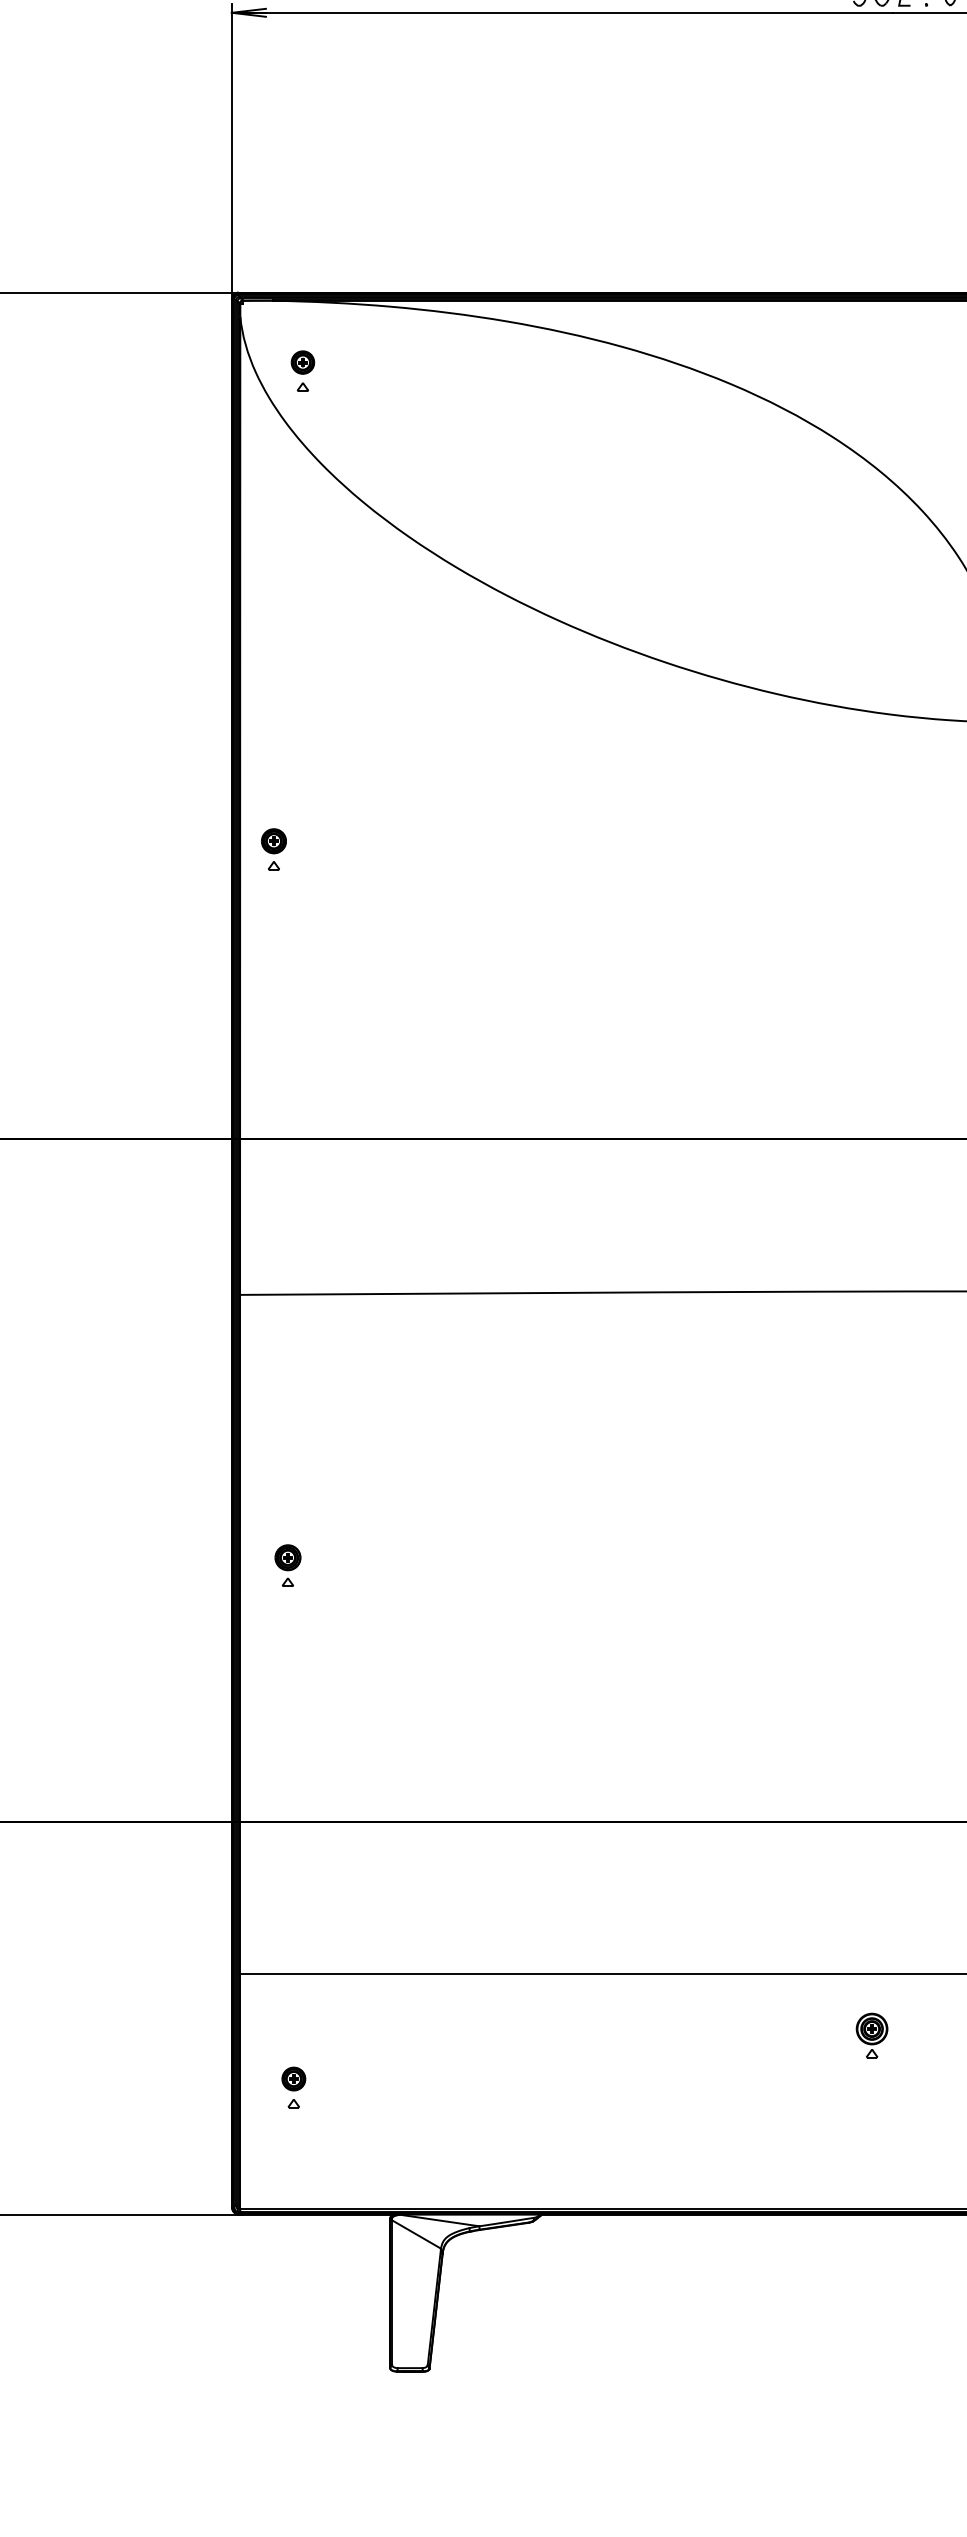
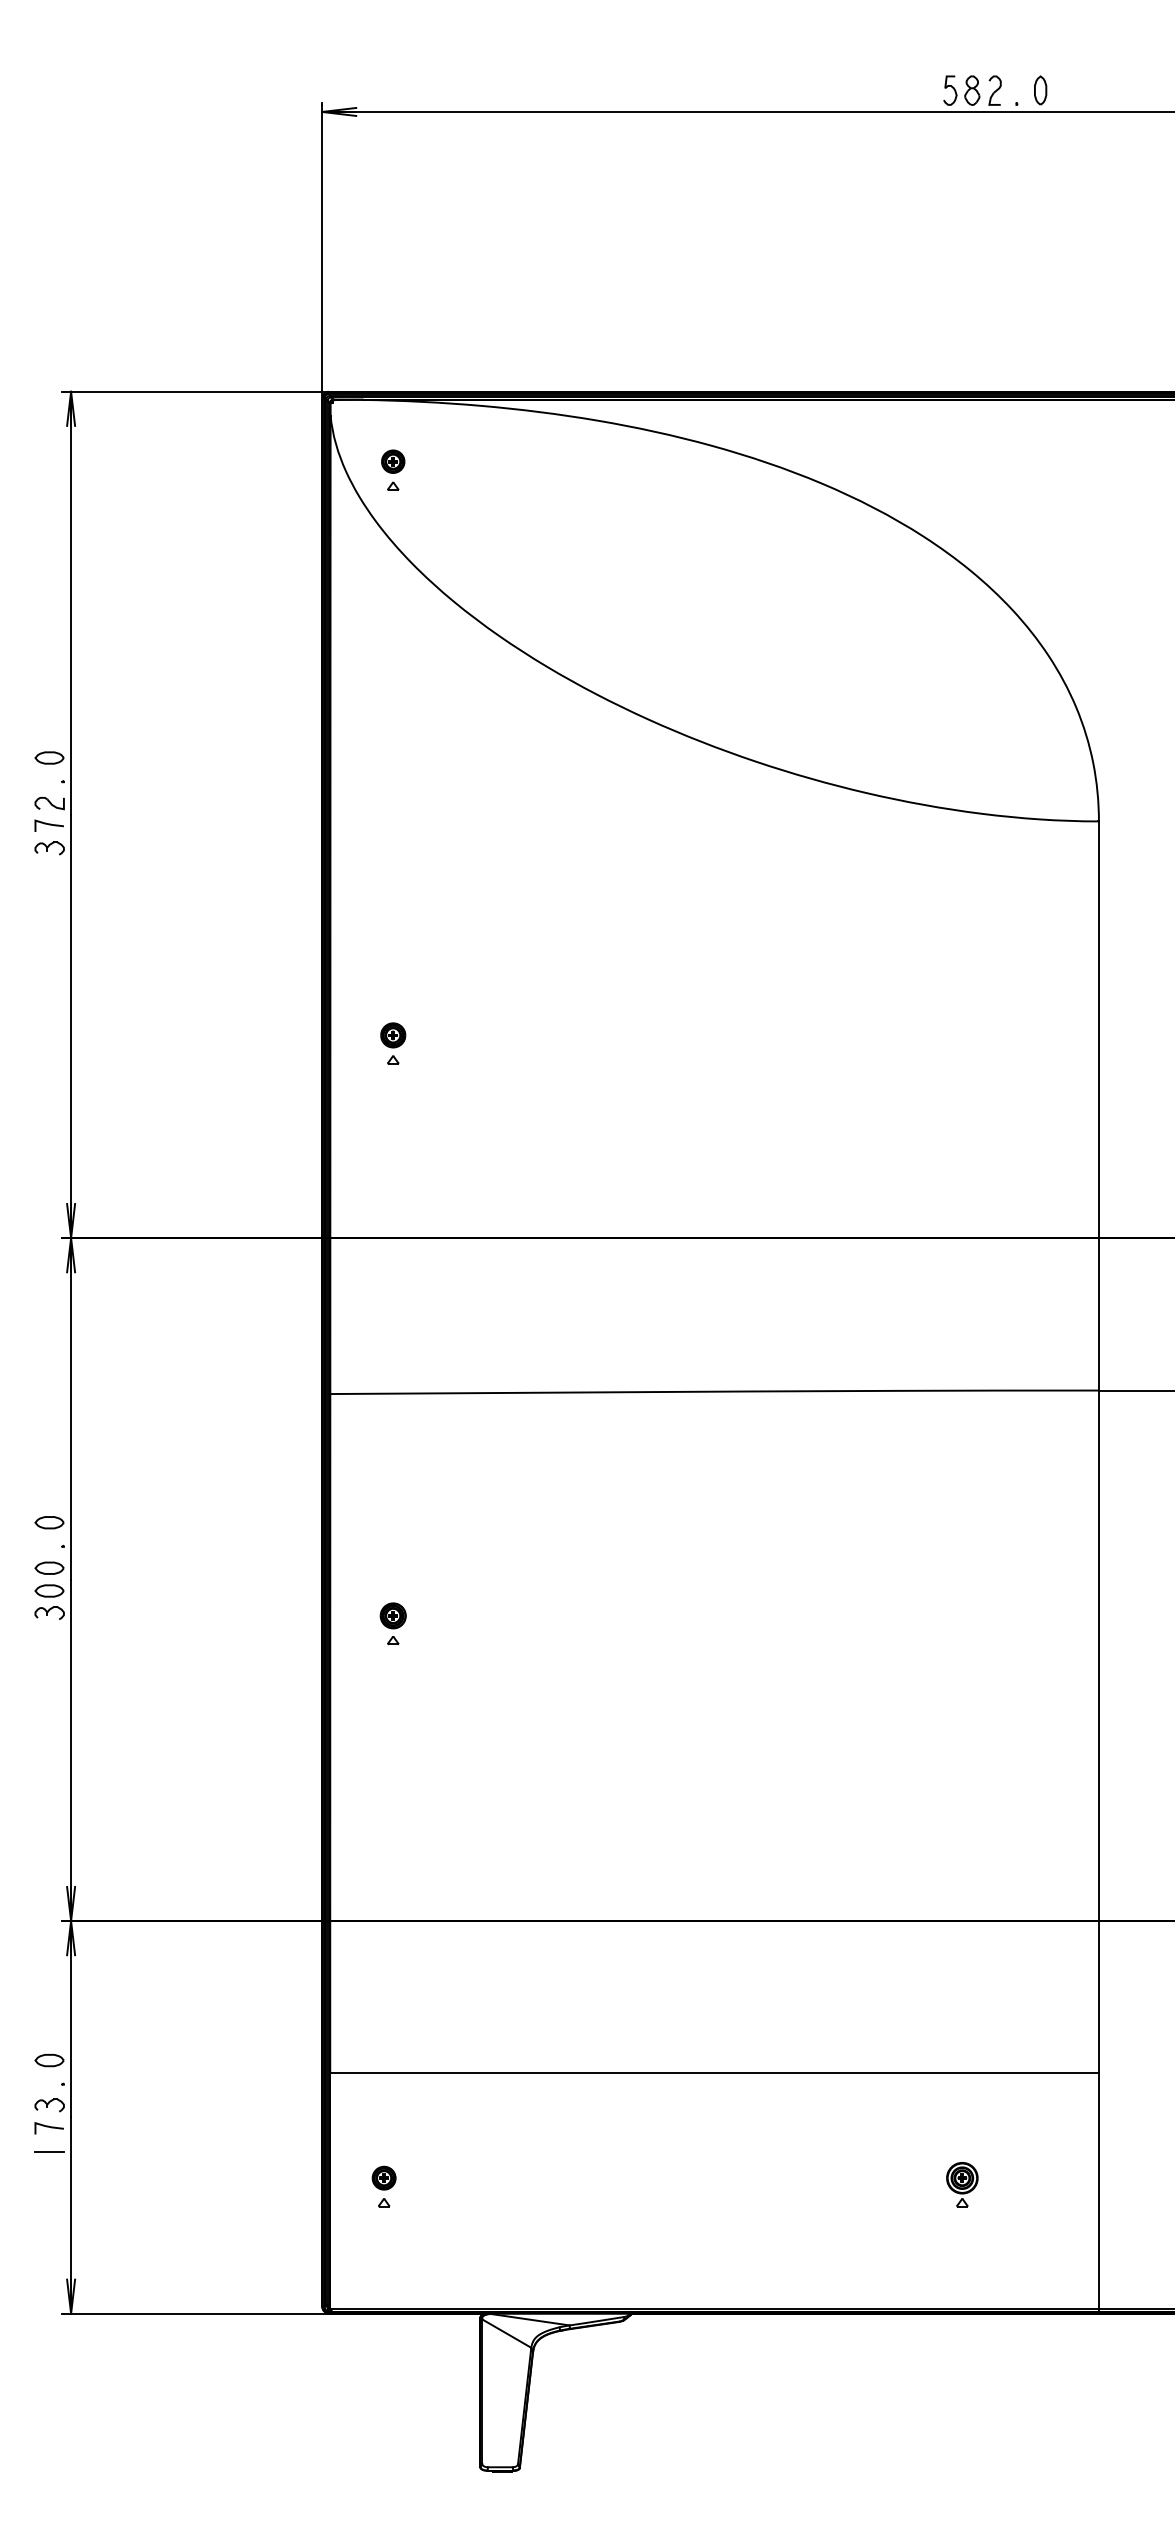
part: (274, 849) -> (393, 1043), moved
part: (287, 1565) -> (392, 1623), moved
part: (872, 2035) -> (962, 2184), moved

